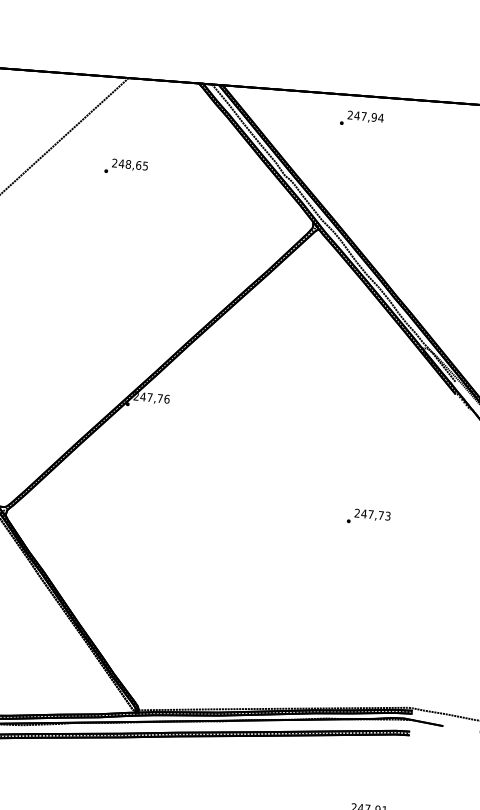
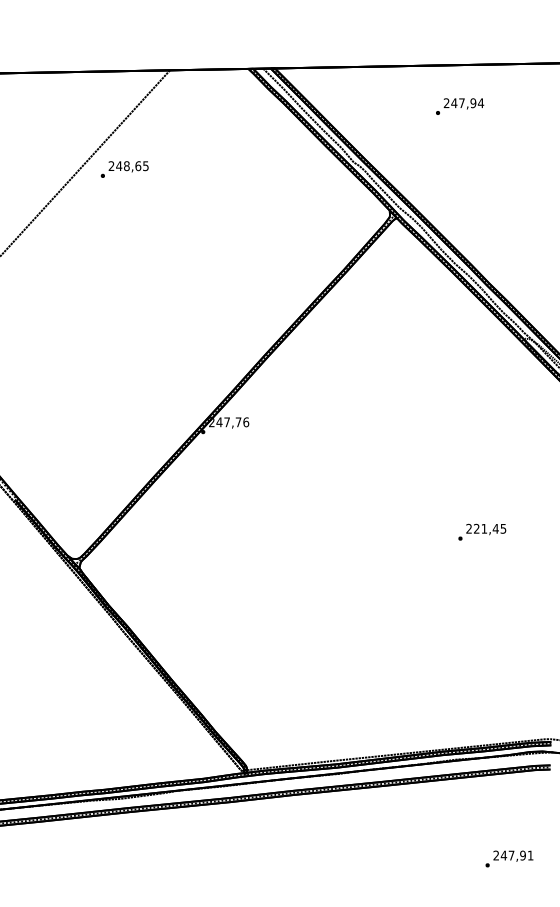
text: (362, 119) -> (460, 106), moved
text: (126, 167) -> (124, 169), moved
text: (375, 514) -> (489, 528), 247,73 -> 221,45

